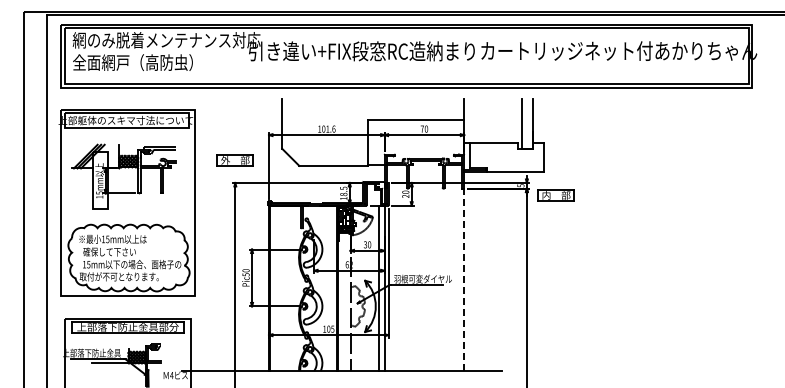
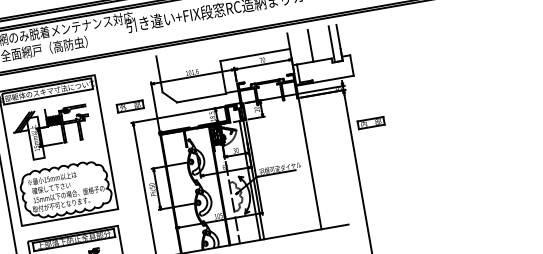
line: (492, 120) -> (310, 45), added
part: (555, 195) -> (370, 123), moved
line: (464, 279) -> (310, 163), dashed -> solid

